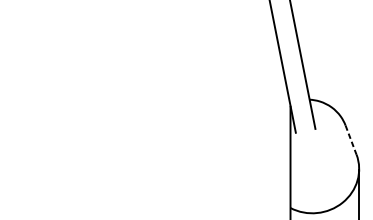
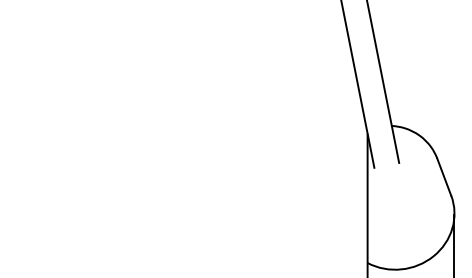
line: (351, 140) -> (444, 177), dashed -> solid

